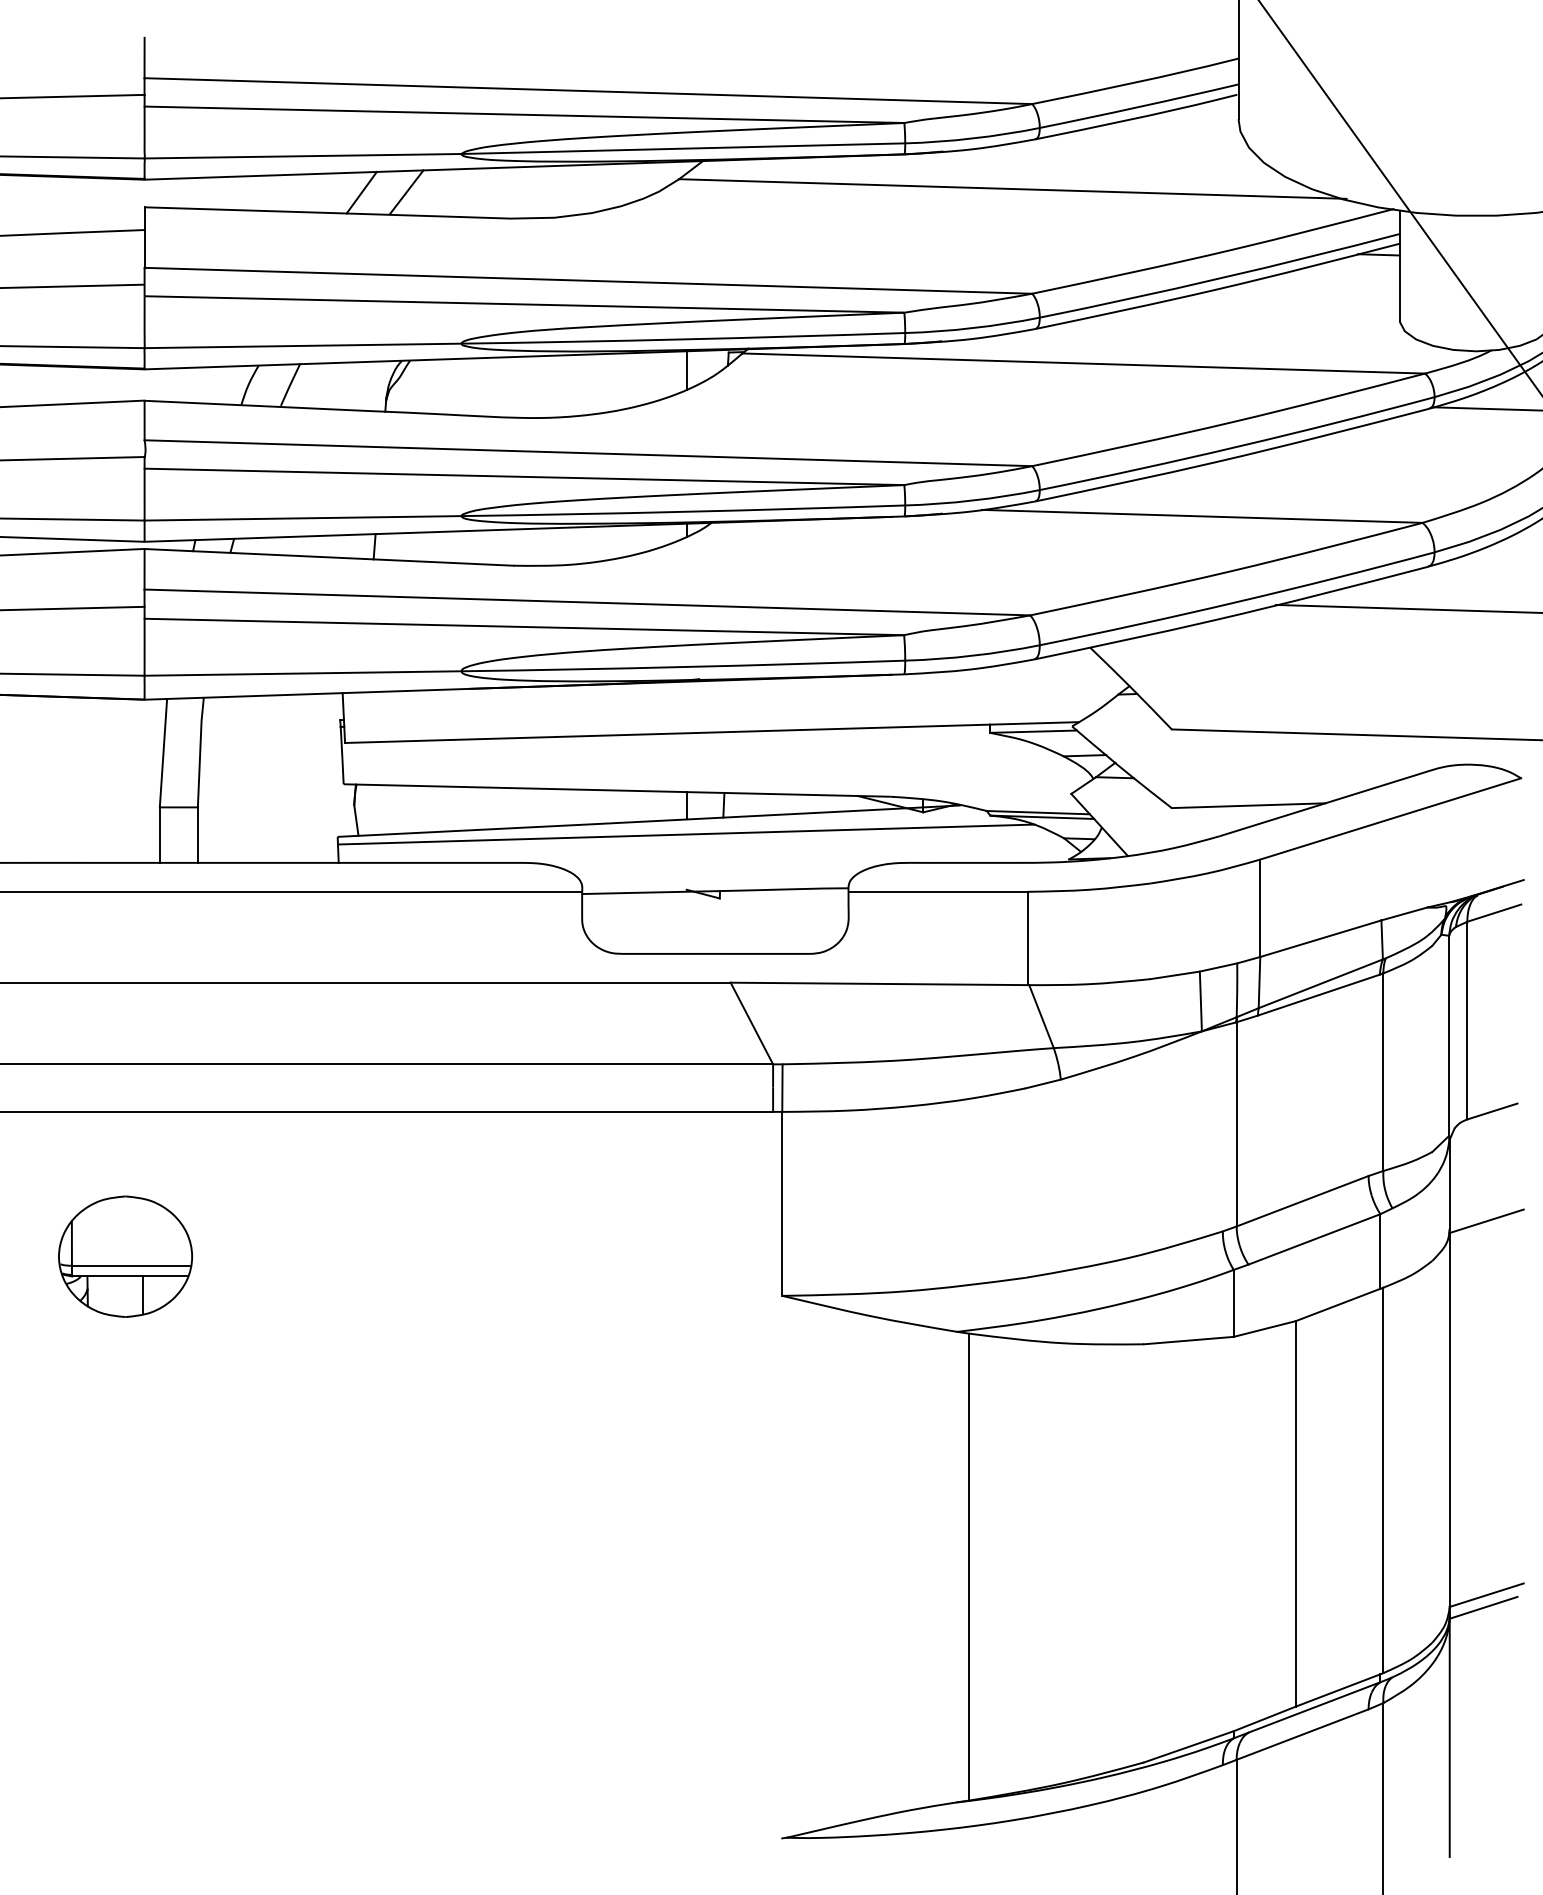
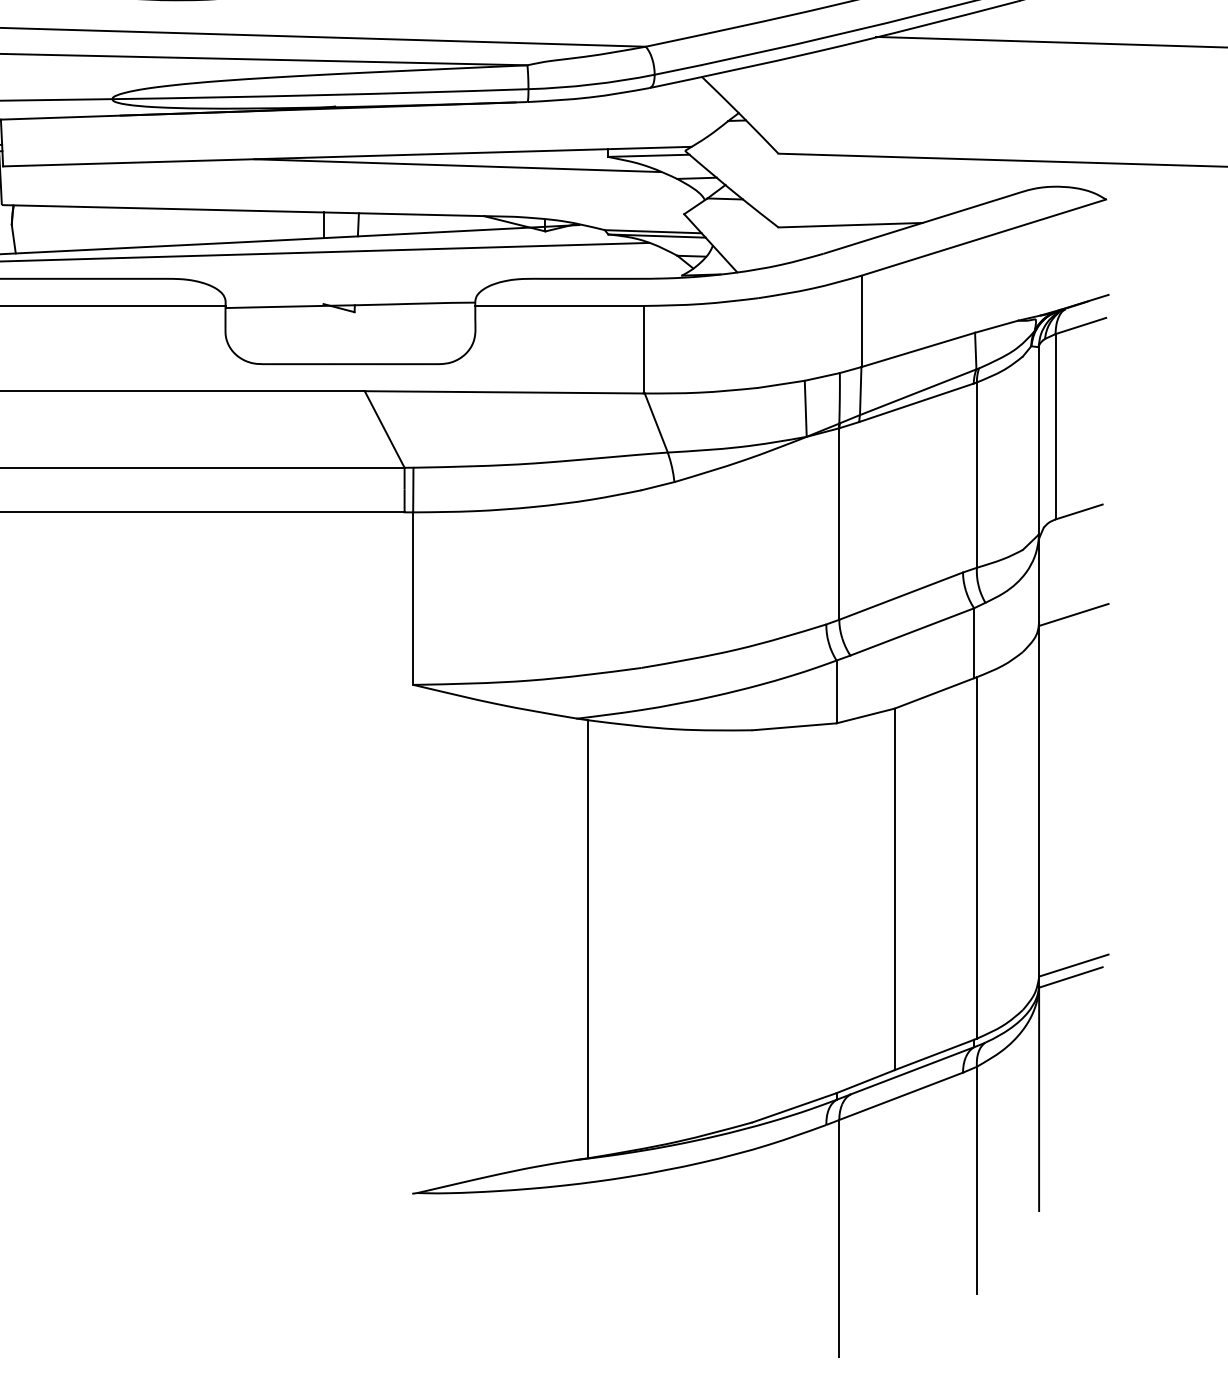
line: (829, 742) -> (457, 165), added

